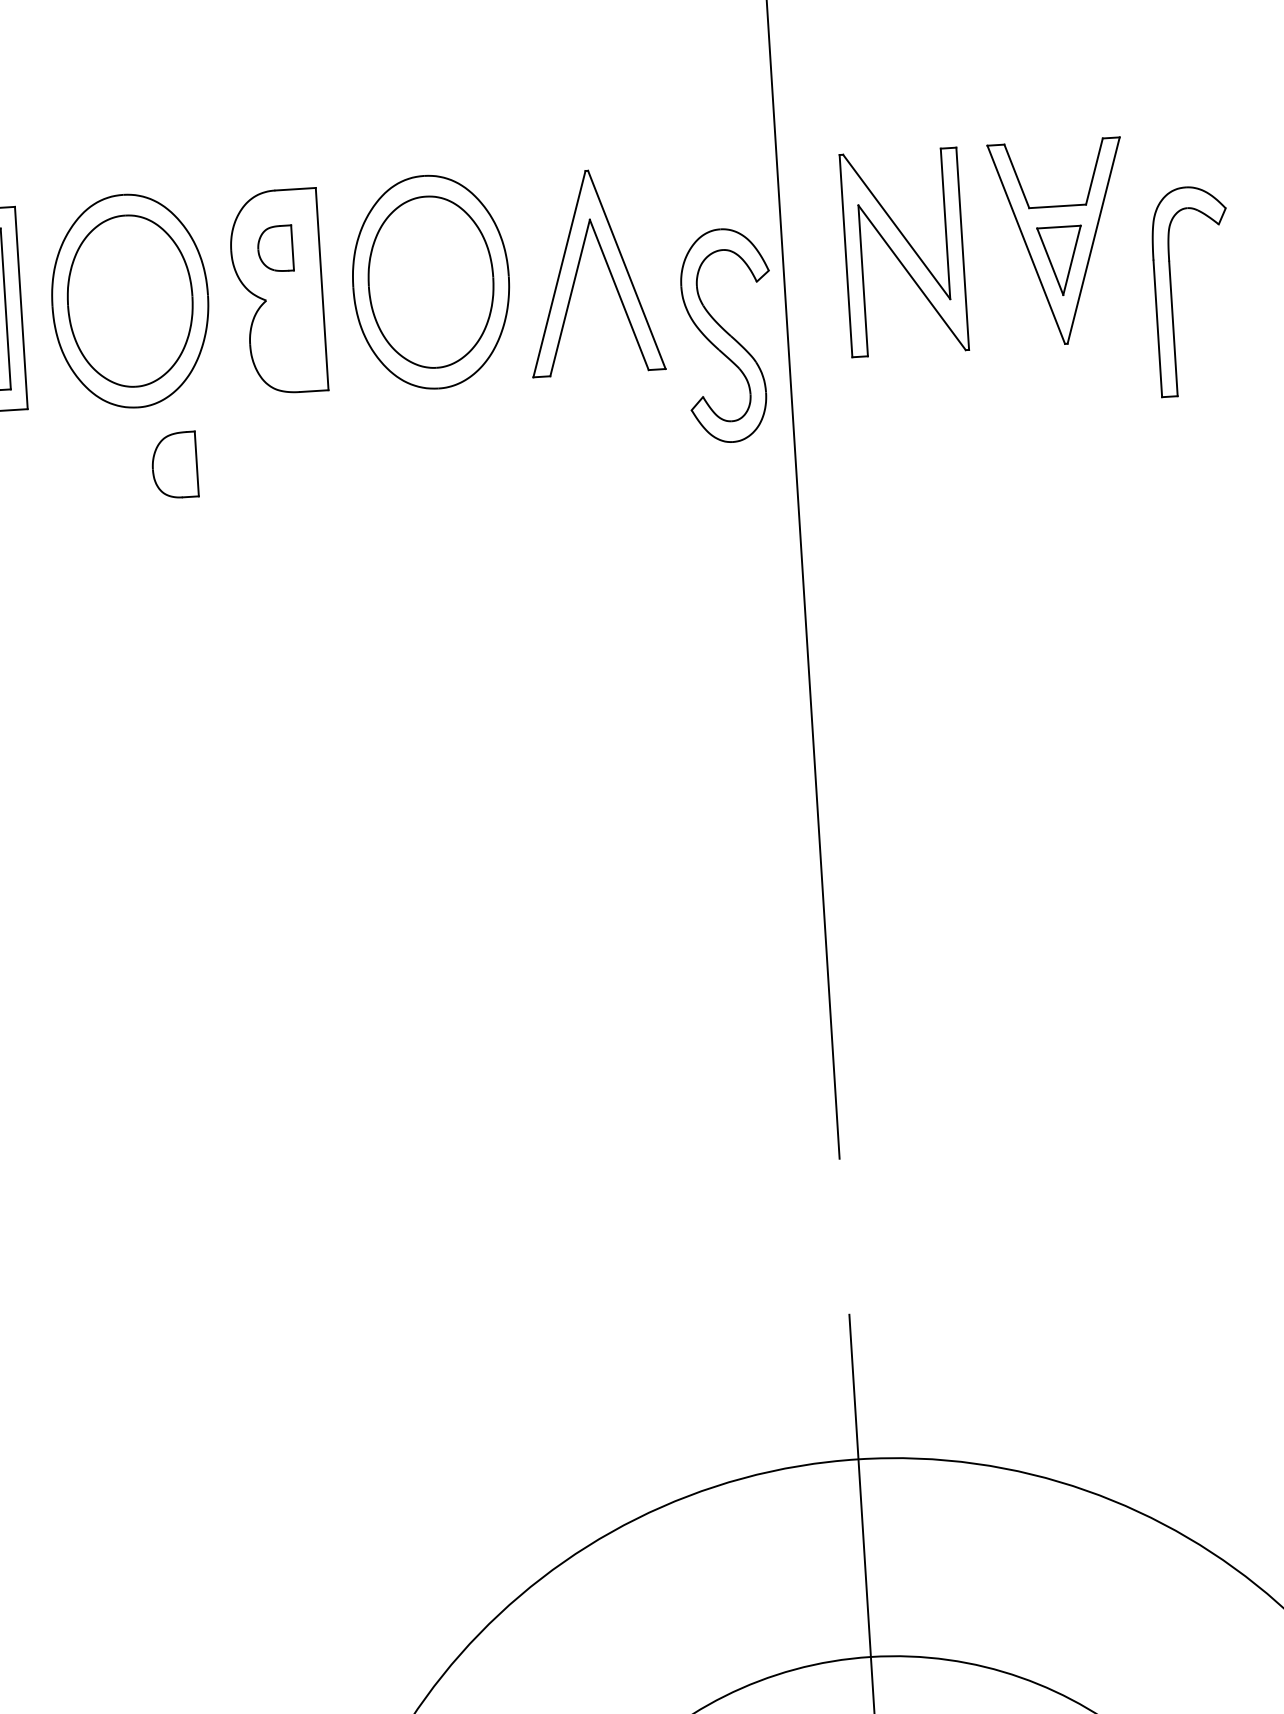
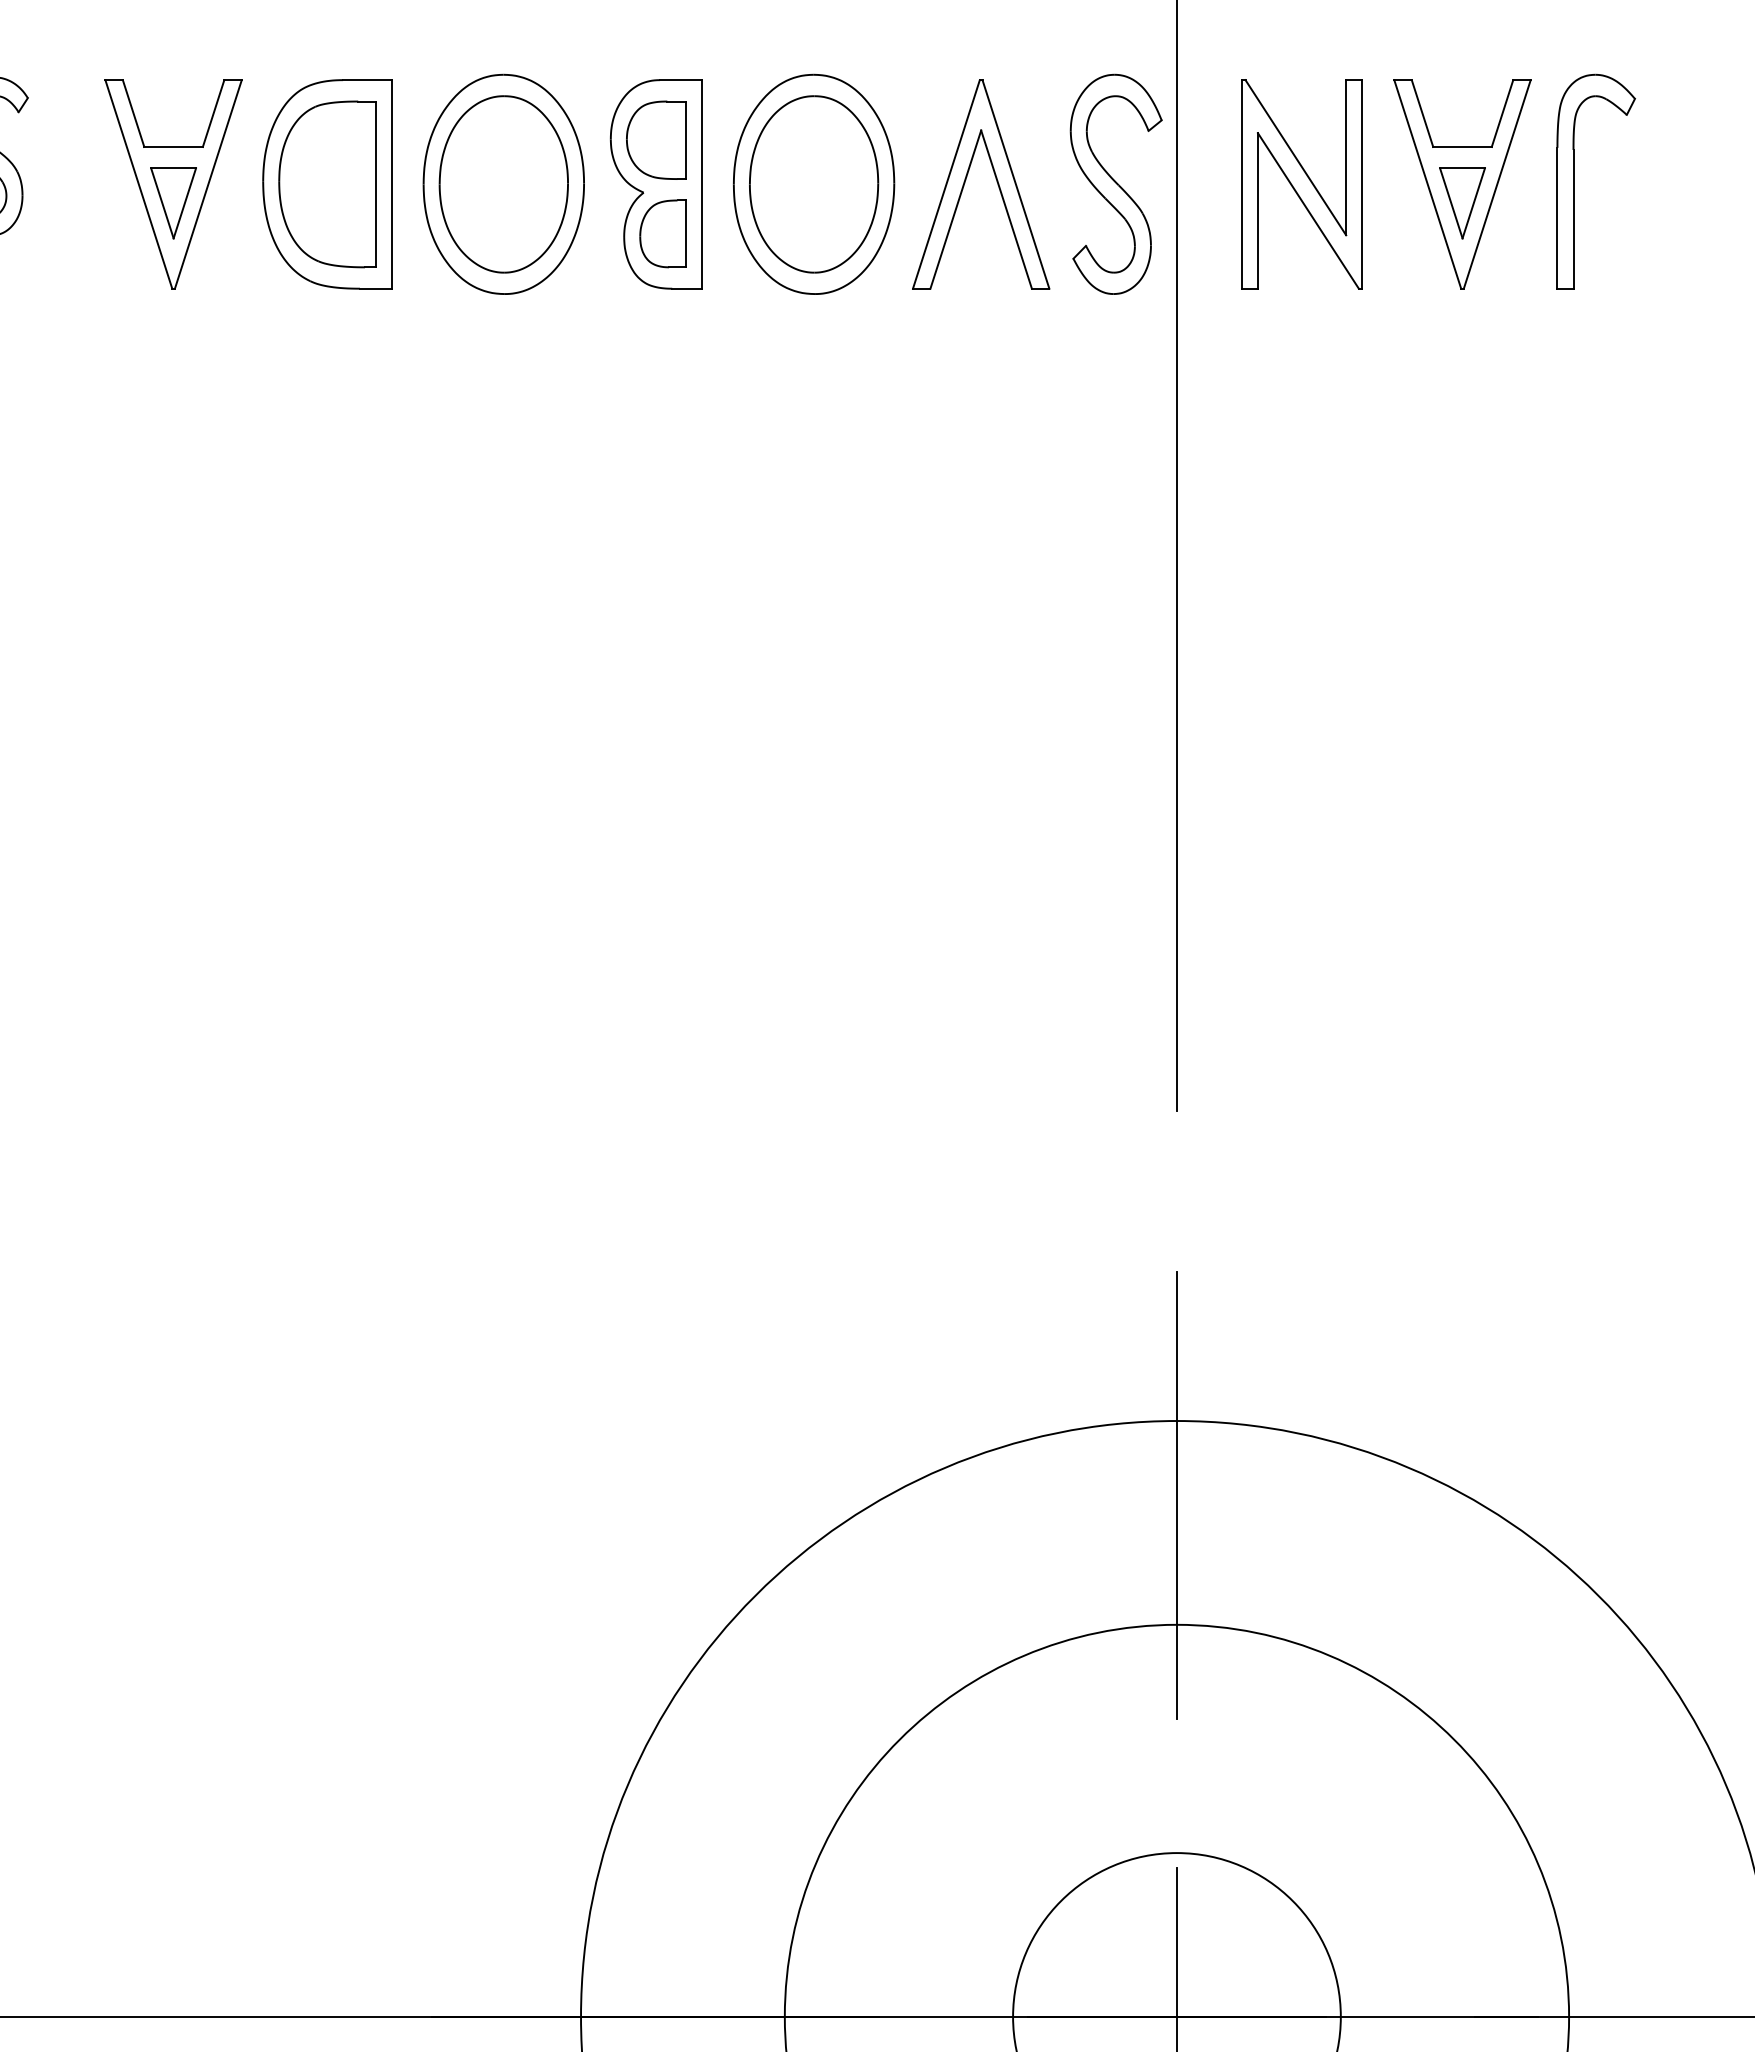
part: (275, 248) -> (656, 139), size x1.67
part: (1172, 292) -> (1574, 181), moved
part: (727, 334) -> (1115, 183), moved
part: (174, 464) -> (662, 233), moved

